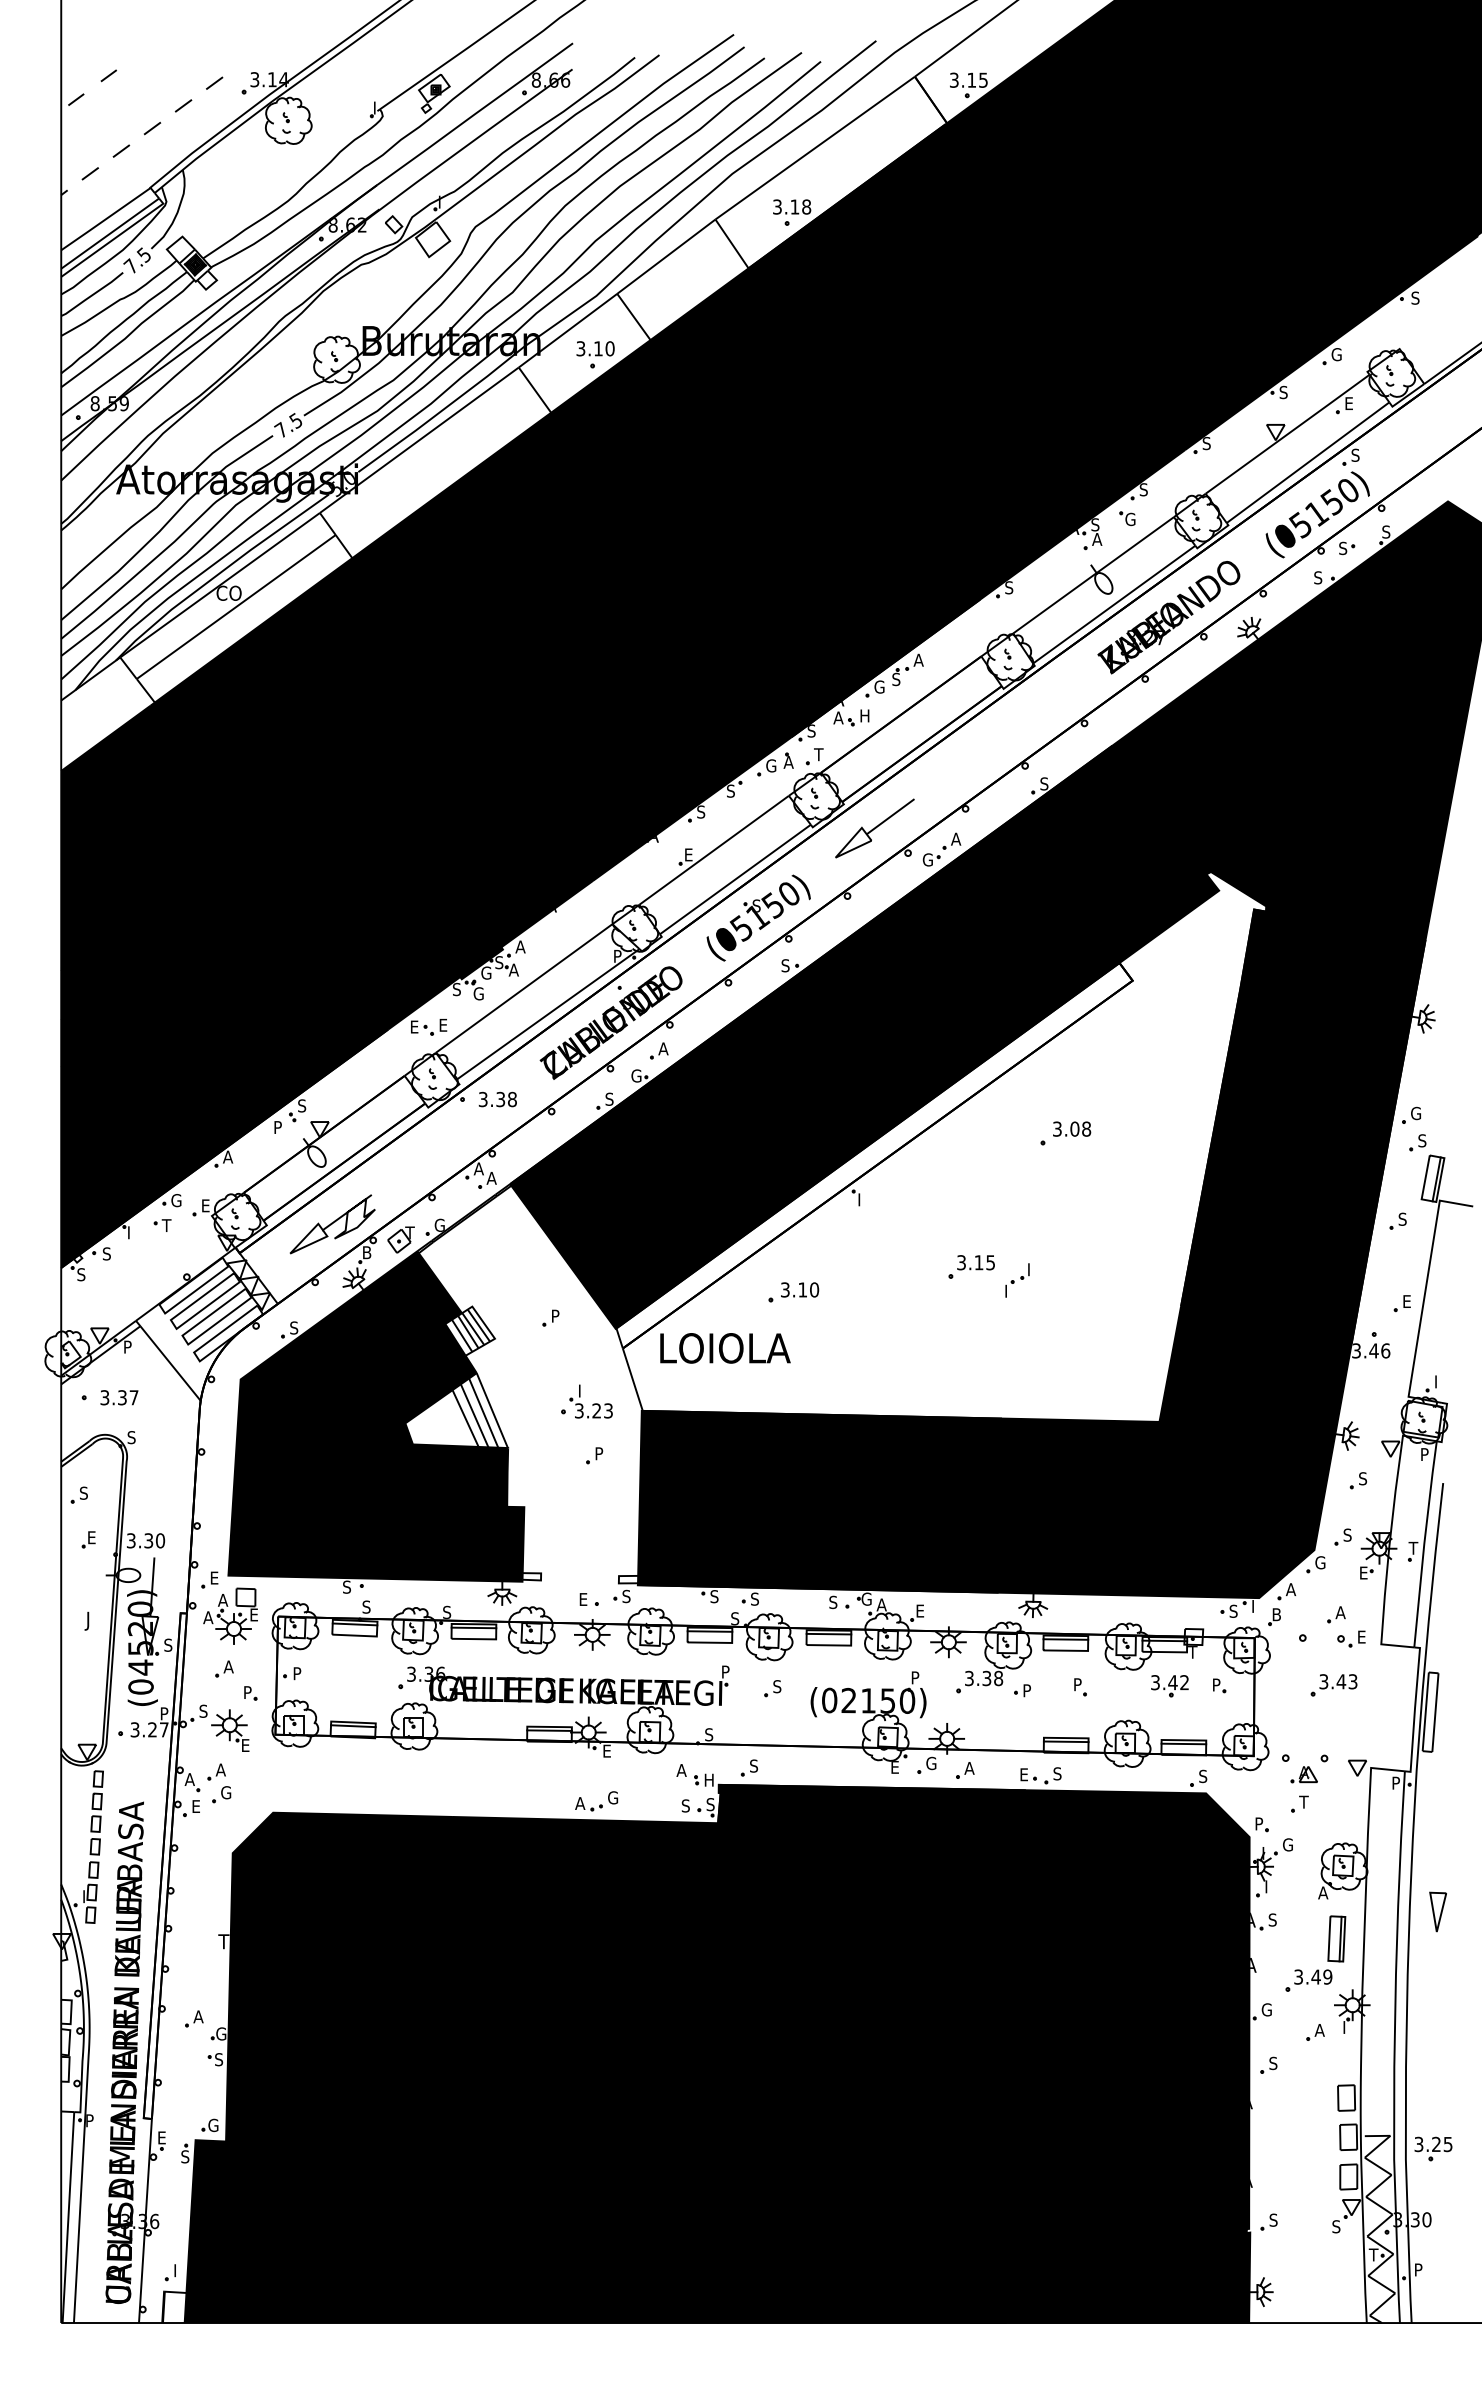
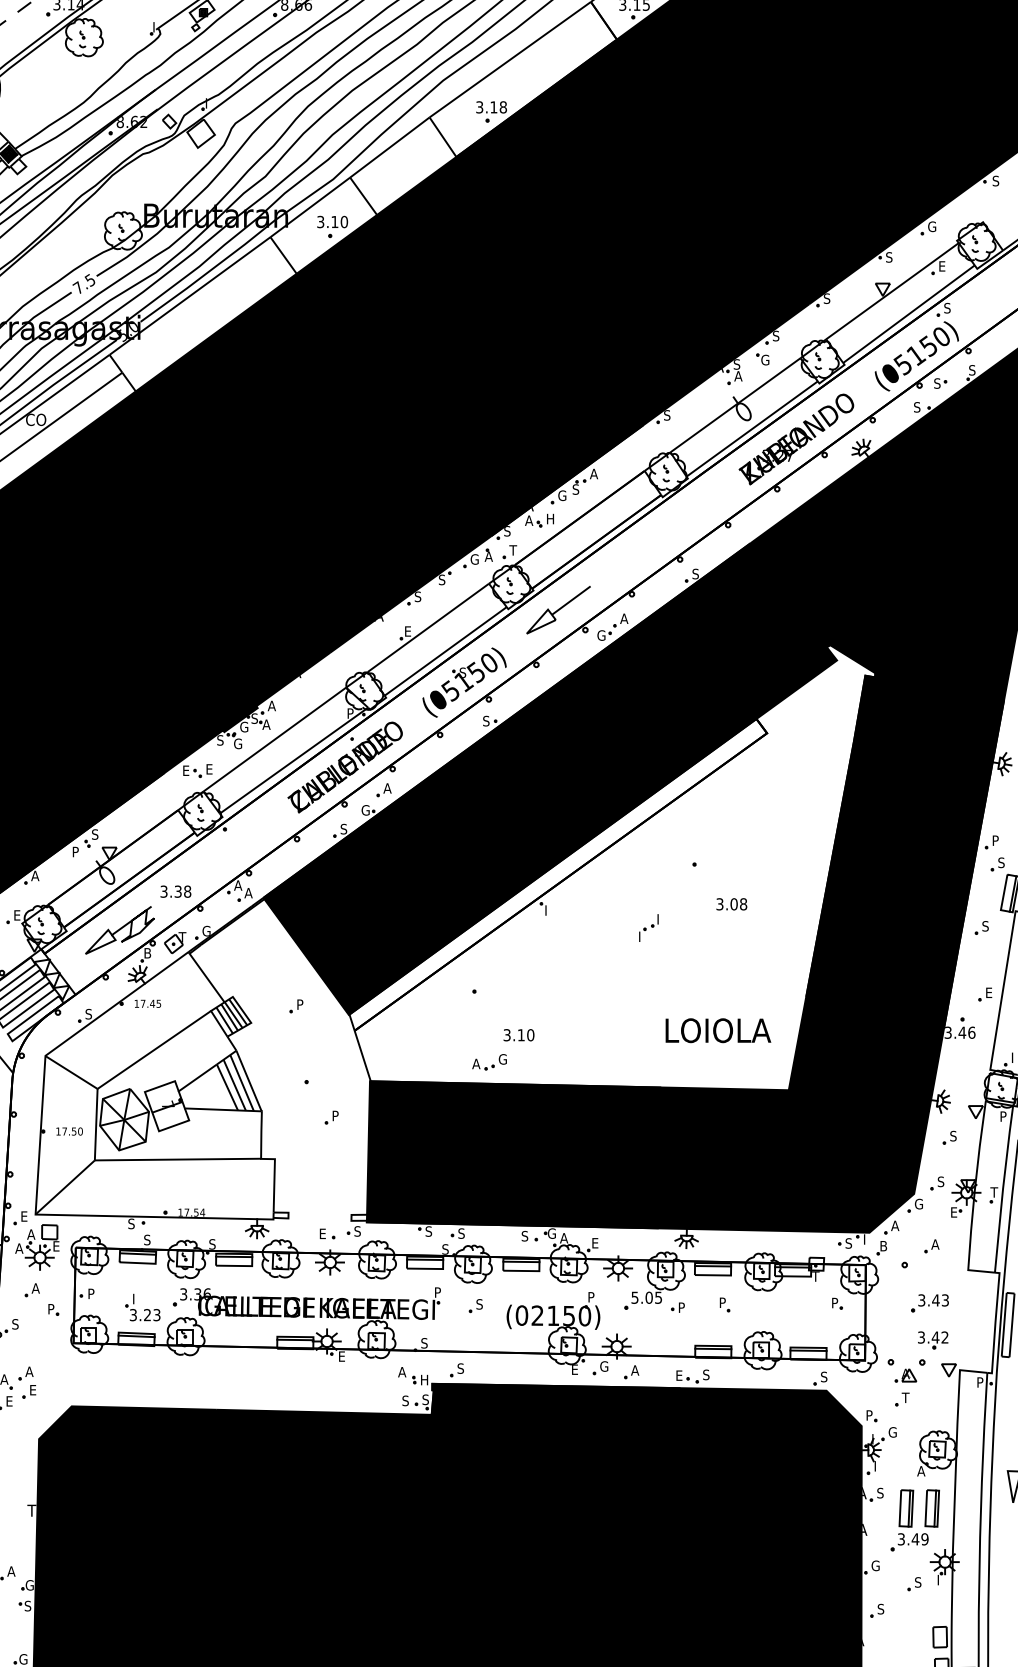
text: (497, 1099) -> (175, 891), moved
text: (1416, 1113) -> (996, 840), G -> P
text: (1072, 1128) -> (732, 903), moved
part: (971, 1266) -> (636, 964), removed
part: (1017, 1280) -> (648, 928), moved
text: (800, 1289) -> (519, 1034), moved
text: (725, 1348) -> (718, 1030), moved
part: (590, 1401) -> (142, 1307), moved
fill: (376, 1416) -> (155, 1085), removed
part: (1351, 1638) -> (944, 1265), removed
text: (984, 1678) -> (647, 1297), 3.38 -> 5.05
part: (1169, 1686) -> (932, 1340), moved
part: (230, 1730) -> (37, 1339), removed
text: (226, 1792) -> (34, 1390), G -> E
part: (596, 1801) -> (489, 1062), moved
part: (1304, 1938) -> (906, 1508), added
text: (1319, 2029) -> (918, 1581), A -> S

